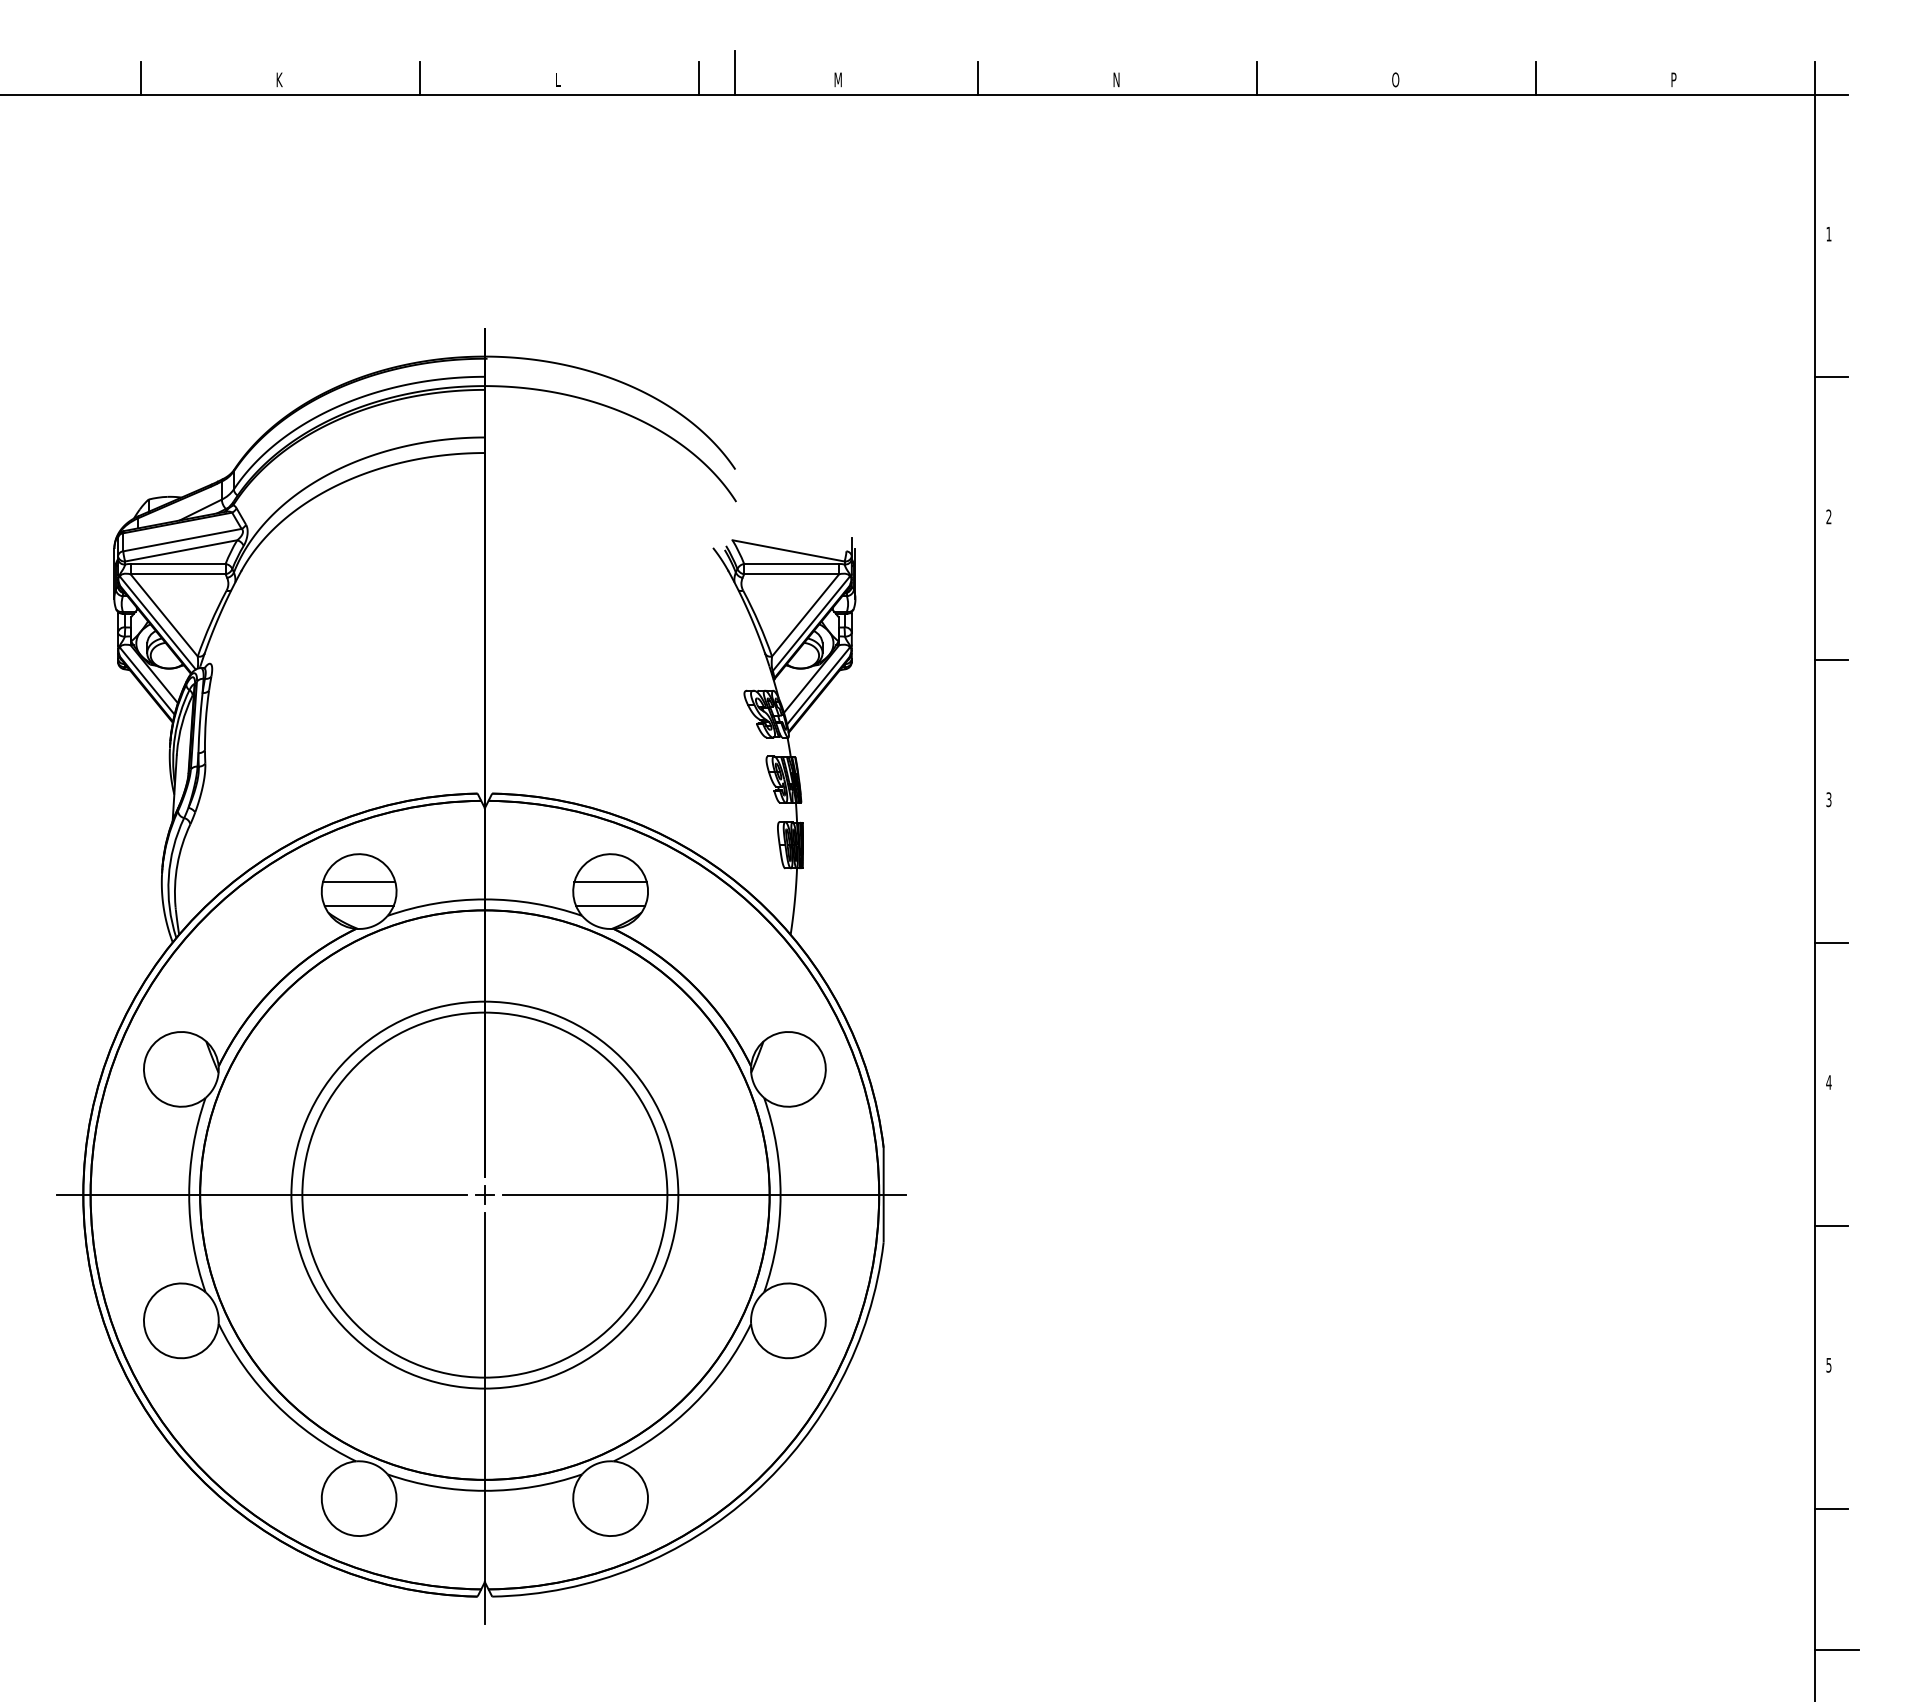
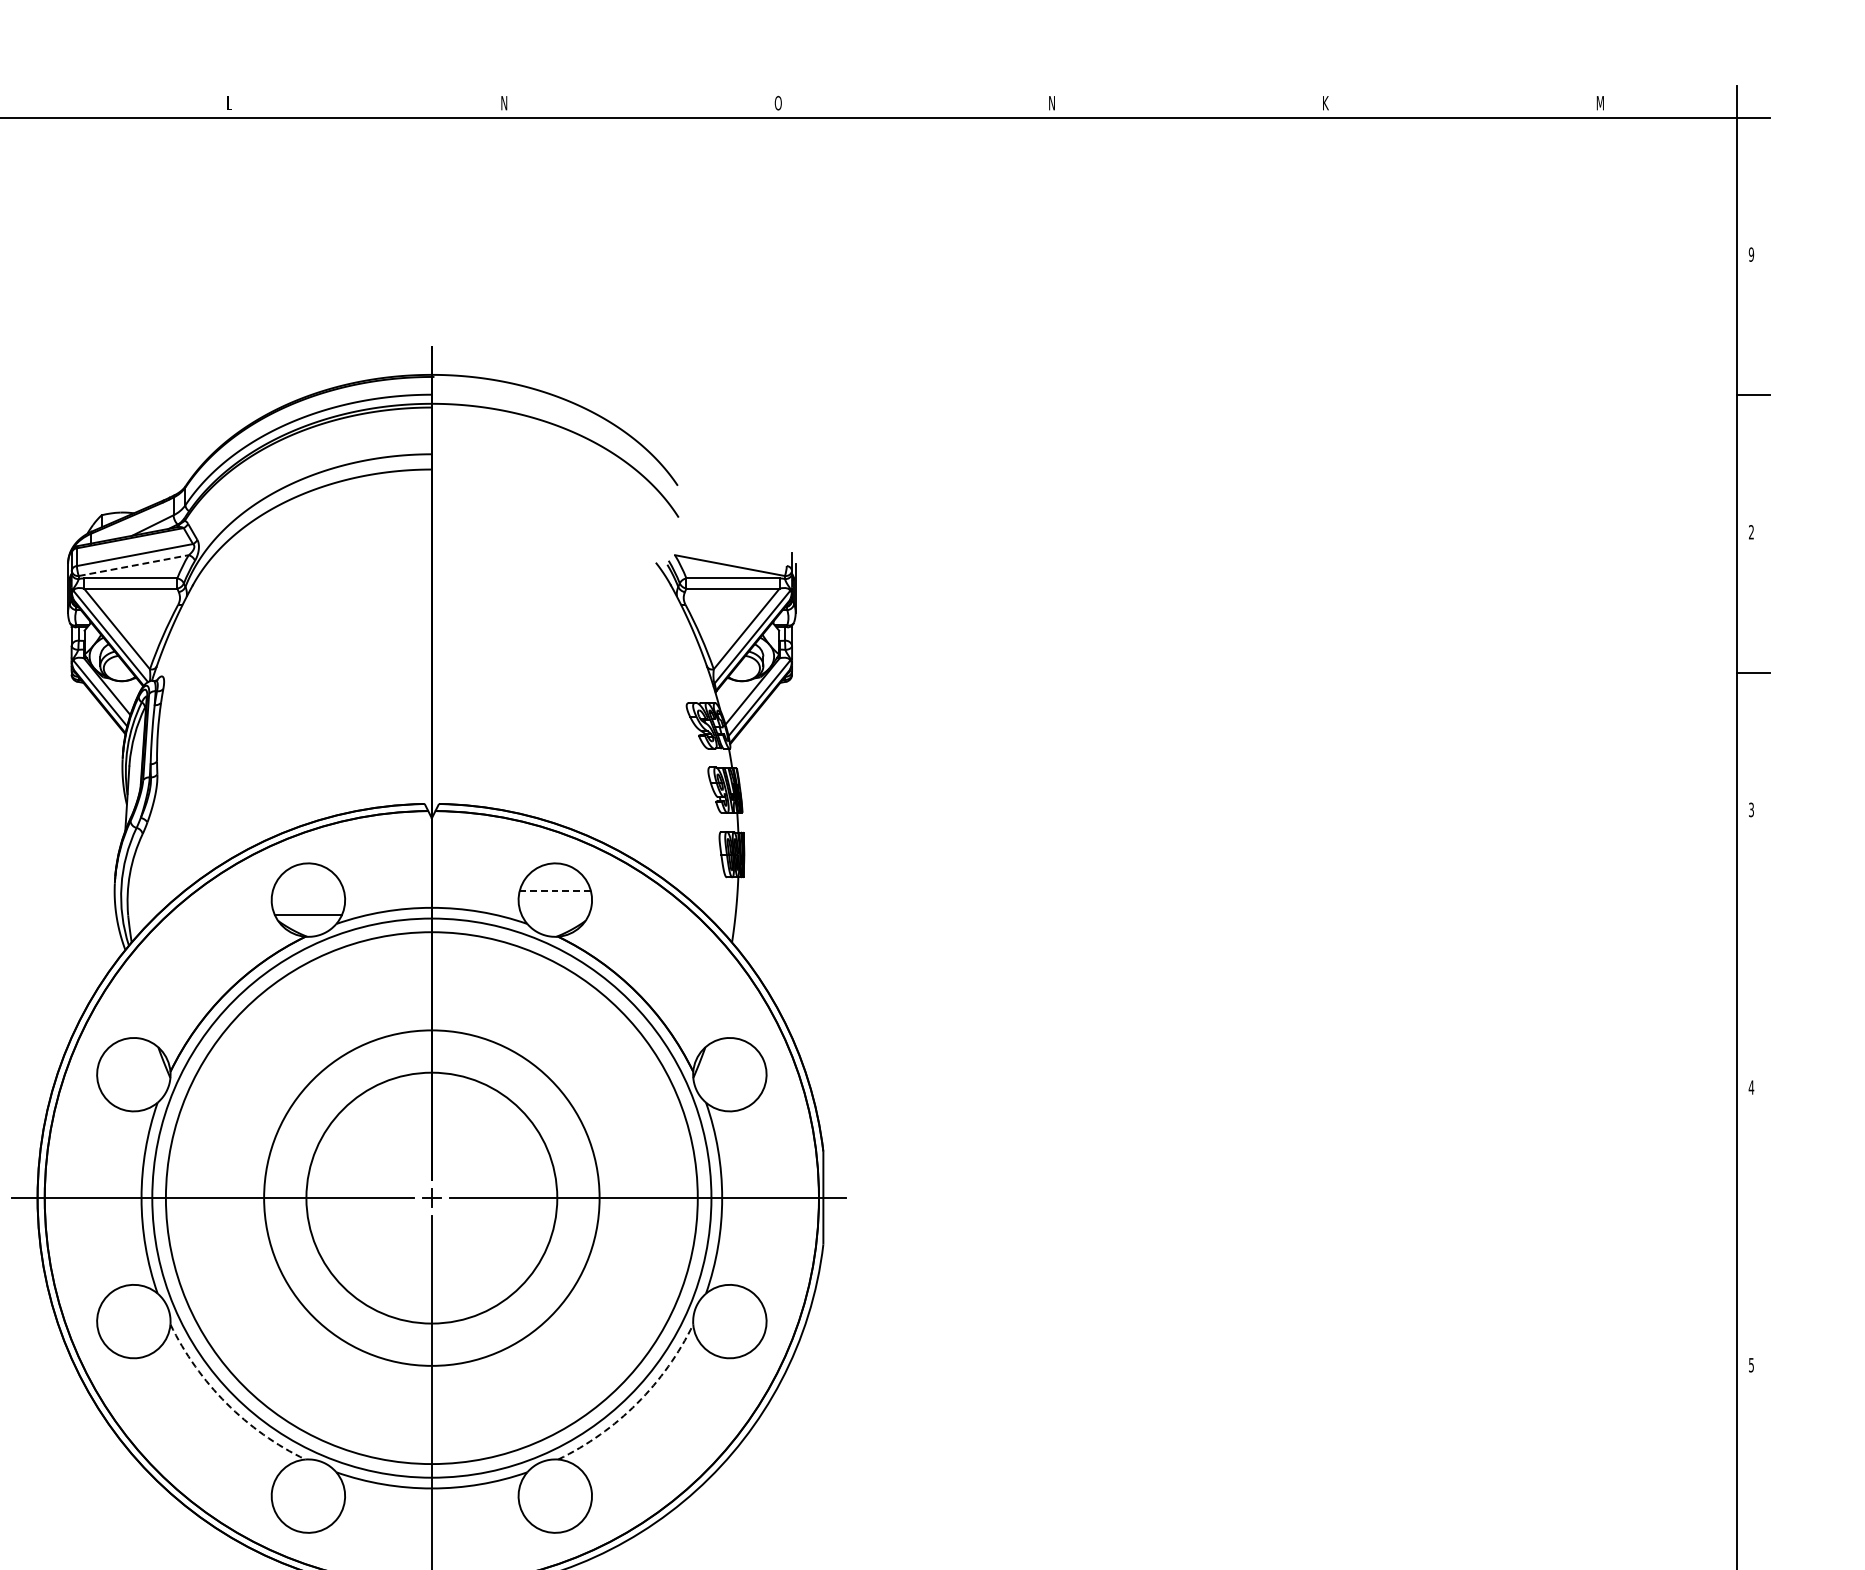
line: (734, 72) -> (676, 95), removed
line: (141, 78) -> (94, 101), removed
line: (420, 78) -> (368, 101), removed
line: (699, 78) -> (642, 101), removed
line: (978, 78) -> (916, 101), removed
line: (1257, 78) -> (1190, 101), removed
line: (1535, 78) -> (1463, 101), removed
text: (279, 79) -> (230, 102), K -> L
text: (558, 79) -> (504, 102), L -> N
text: (837, 79) -> (778, 102), M -> O
text: (1395, 79) -> (1325, 102), O -> K
text: (1675, 79) -> (1600, 102), P -> M
text: (1828, 233) -> (1751, 254), 1 -> 9
line: (181, 550) -> (133, 565), solid -> dashed
line: (359, 881) -> (308, 890), removed
line: (610, 881) -> (555, 890), solid -> dashed
line: (610, 906) -> (555, 914), removed
line: (1830, 943) -> (1752, 951), removed
circle: (484, 1194) -> (431, 1197), size x0.6
circle: (484, 1194) -> (431, 1197), size x0.7
circle: (484, 1194) -> (431, 1197), size x1.4
line: (1830, 1225) -> (1752, 1227), removed
arc: (275, 1404) -> (226, 1403), solid -> dashed
arc: (693, 1404) -> (636, 1403), solid -> dashed
line: (1830, 1508) -> (1752, 1505), removed

